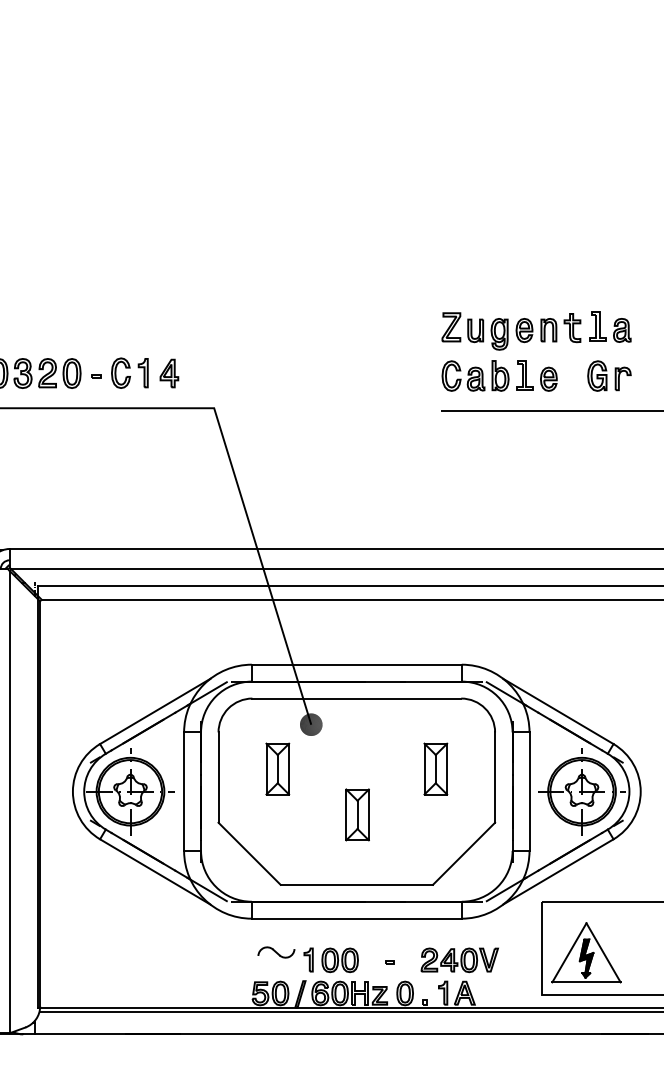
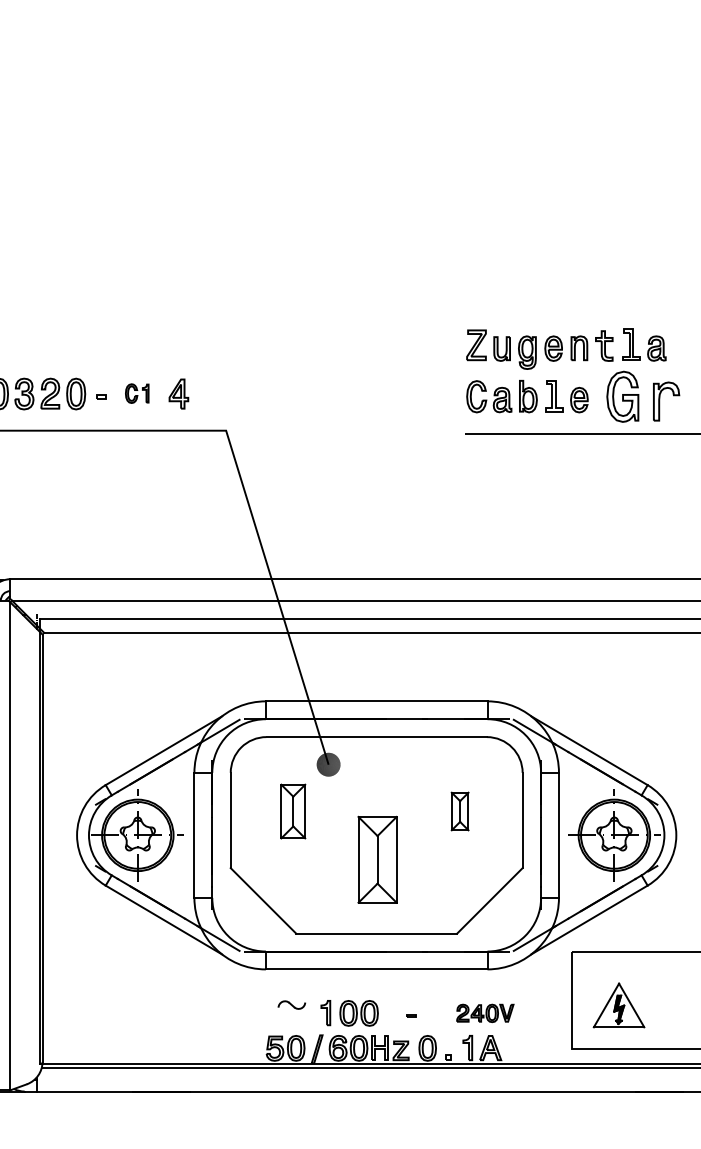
part: (129, 372) -> (136, 392), size x0.6
part: (609, 375) -> (643, 396), size x1.6
part: (435, 768) -> (459, 810), size x0.7
part: (357, 814) -> (377, 859), size x1.6
part: (276, 952) -> (291, 1005), size x0.7
part: (586, 952) -> (619, 1005), size x0.7
part: (459, 960) -> (485, 1013), size x0.7

